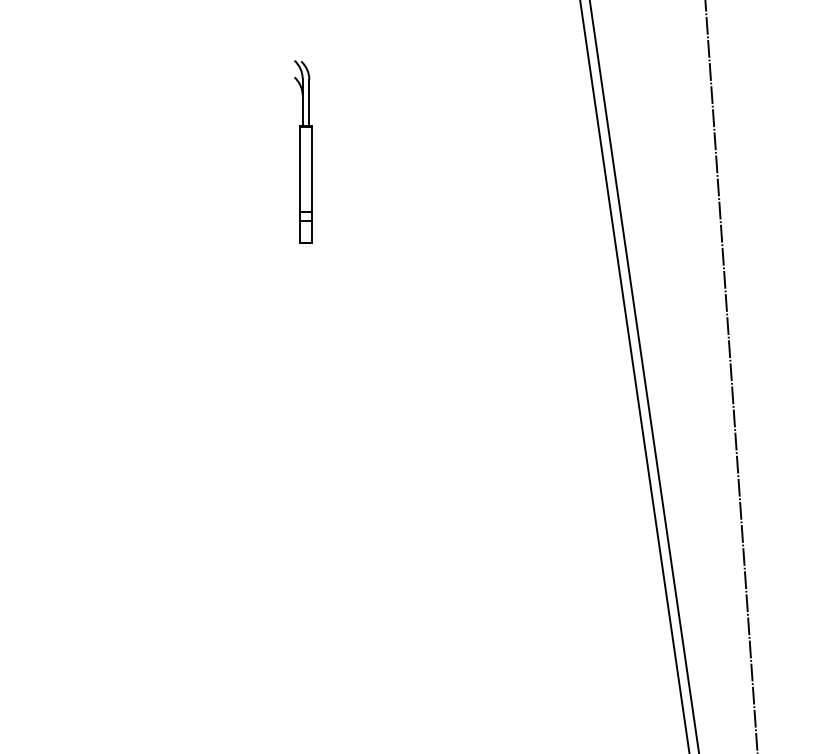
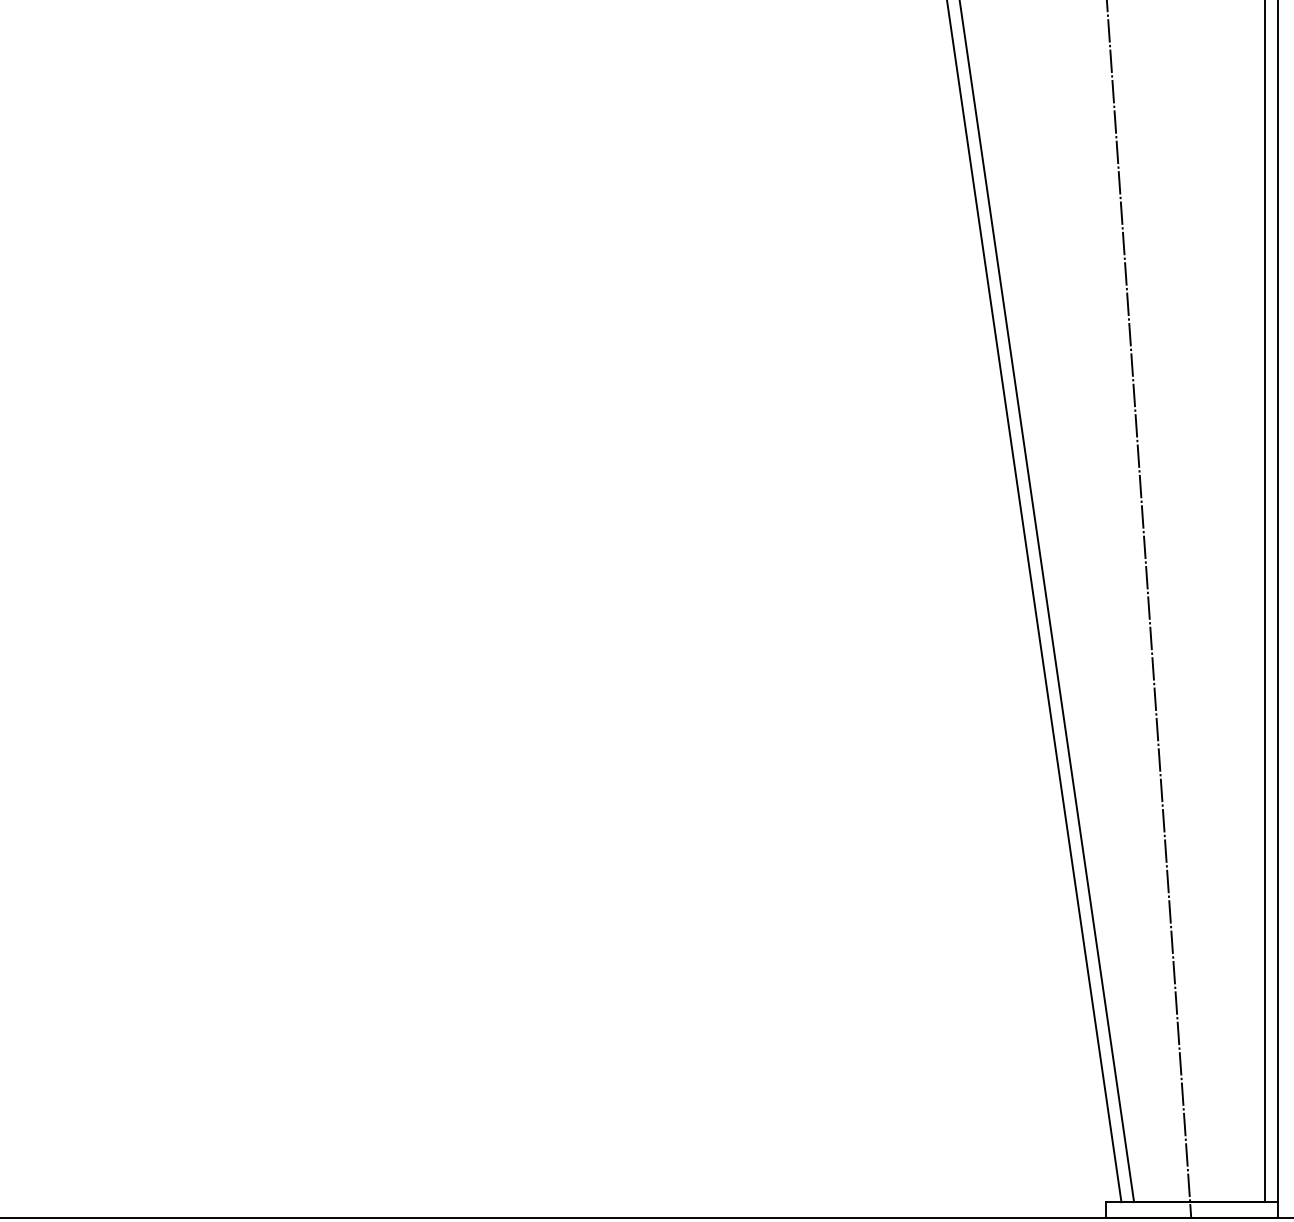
part: (303, 151) -> (573, 135), removed

